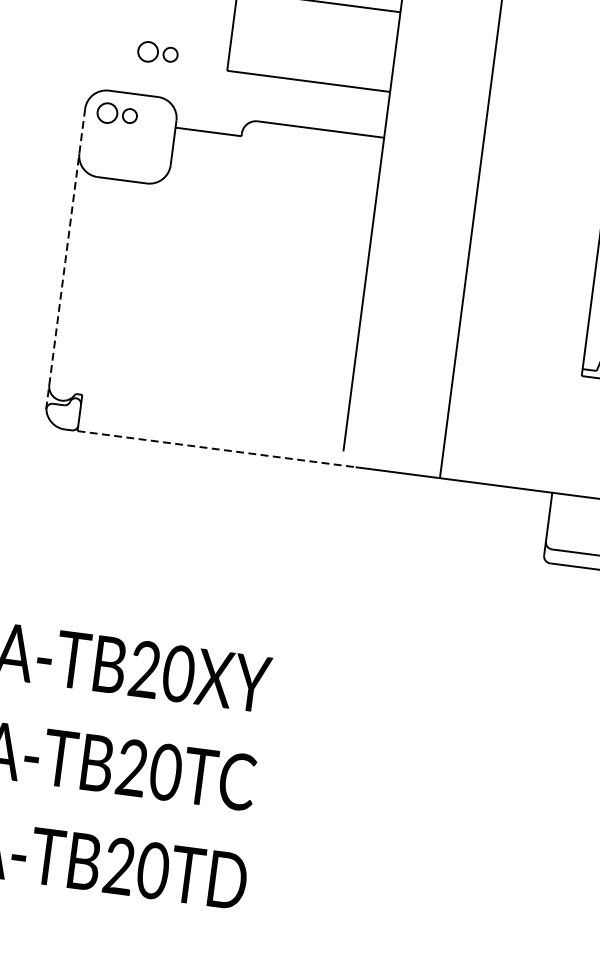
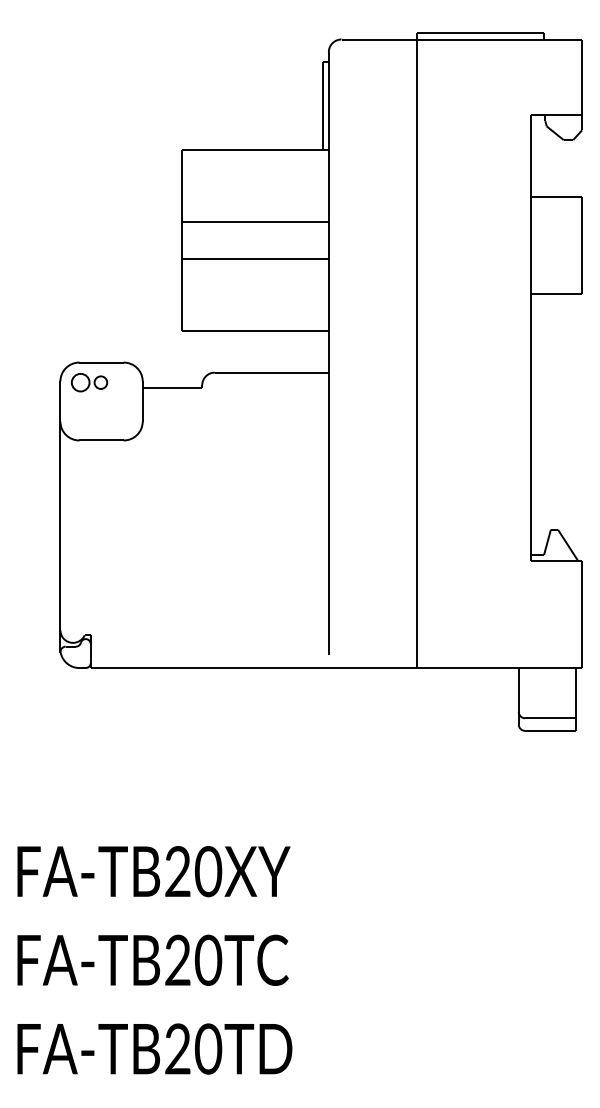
part: (157, 52) -> (118, 323), removed
line: (65, 259) -> (60, 517), dashed -> solid
line: (216, 449) -> (216, 668), dashed -> solid

